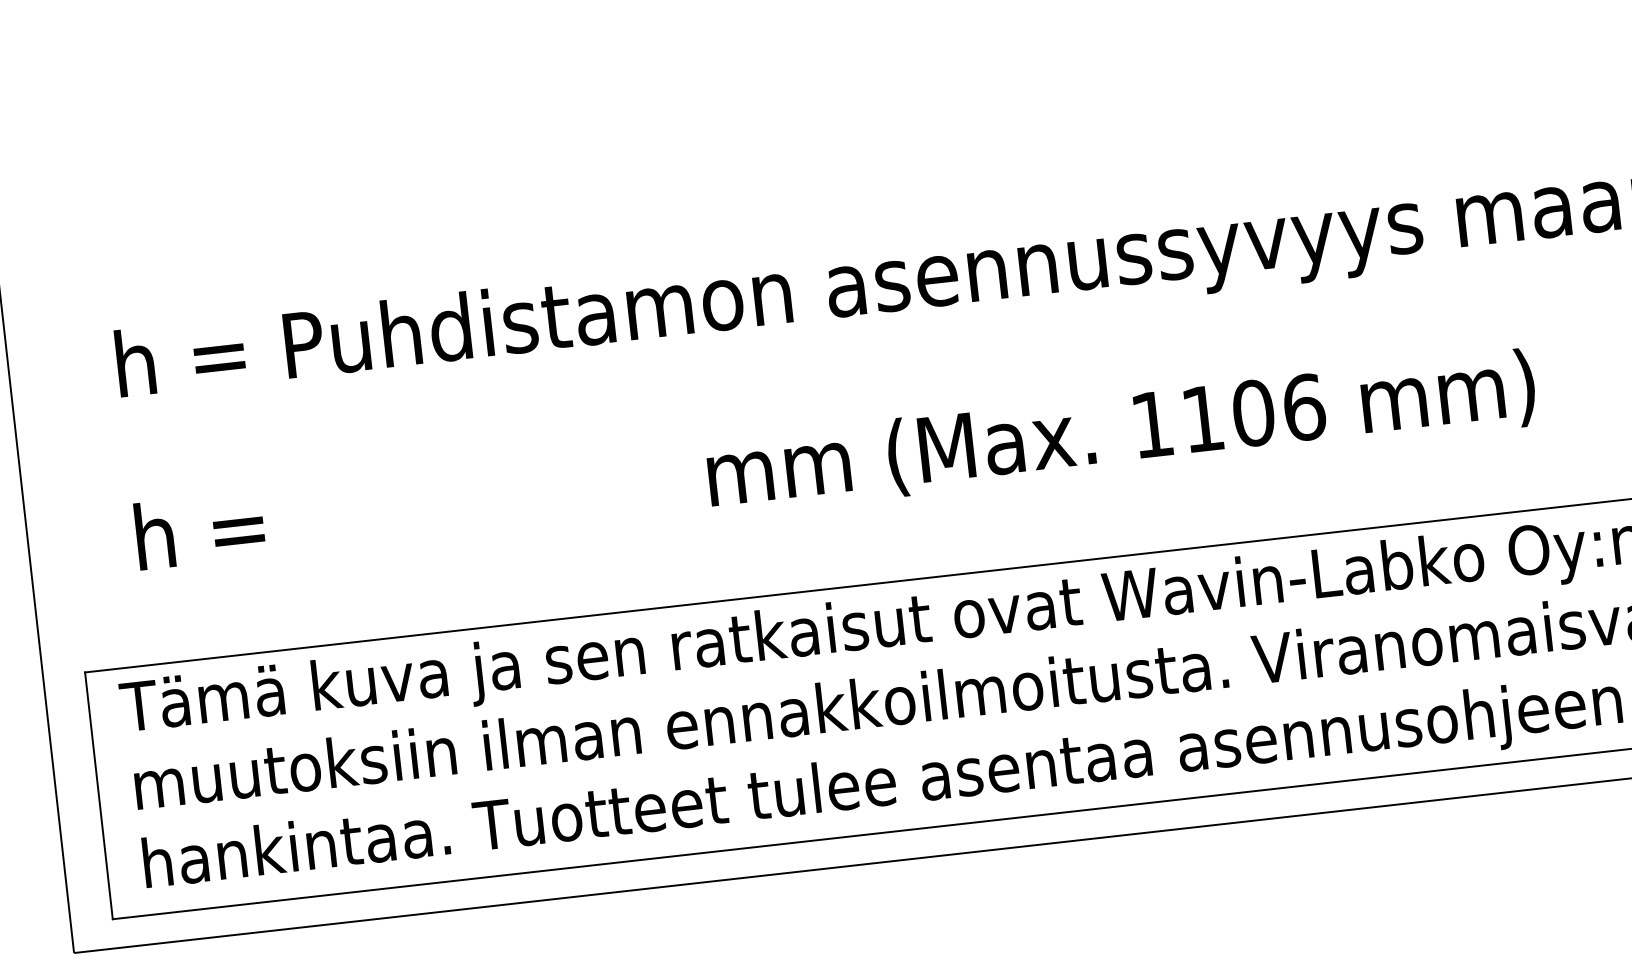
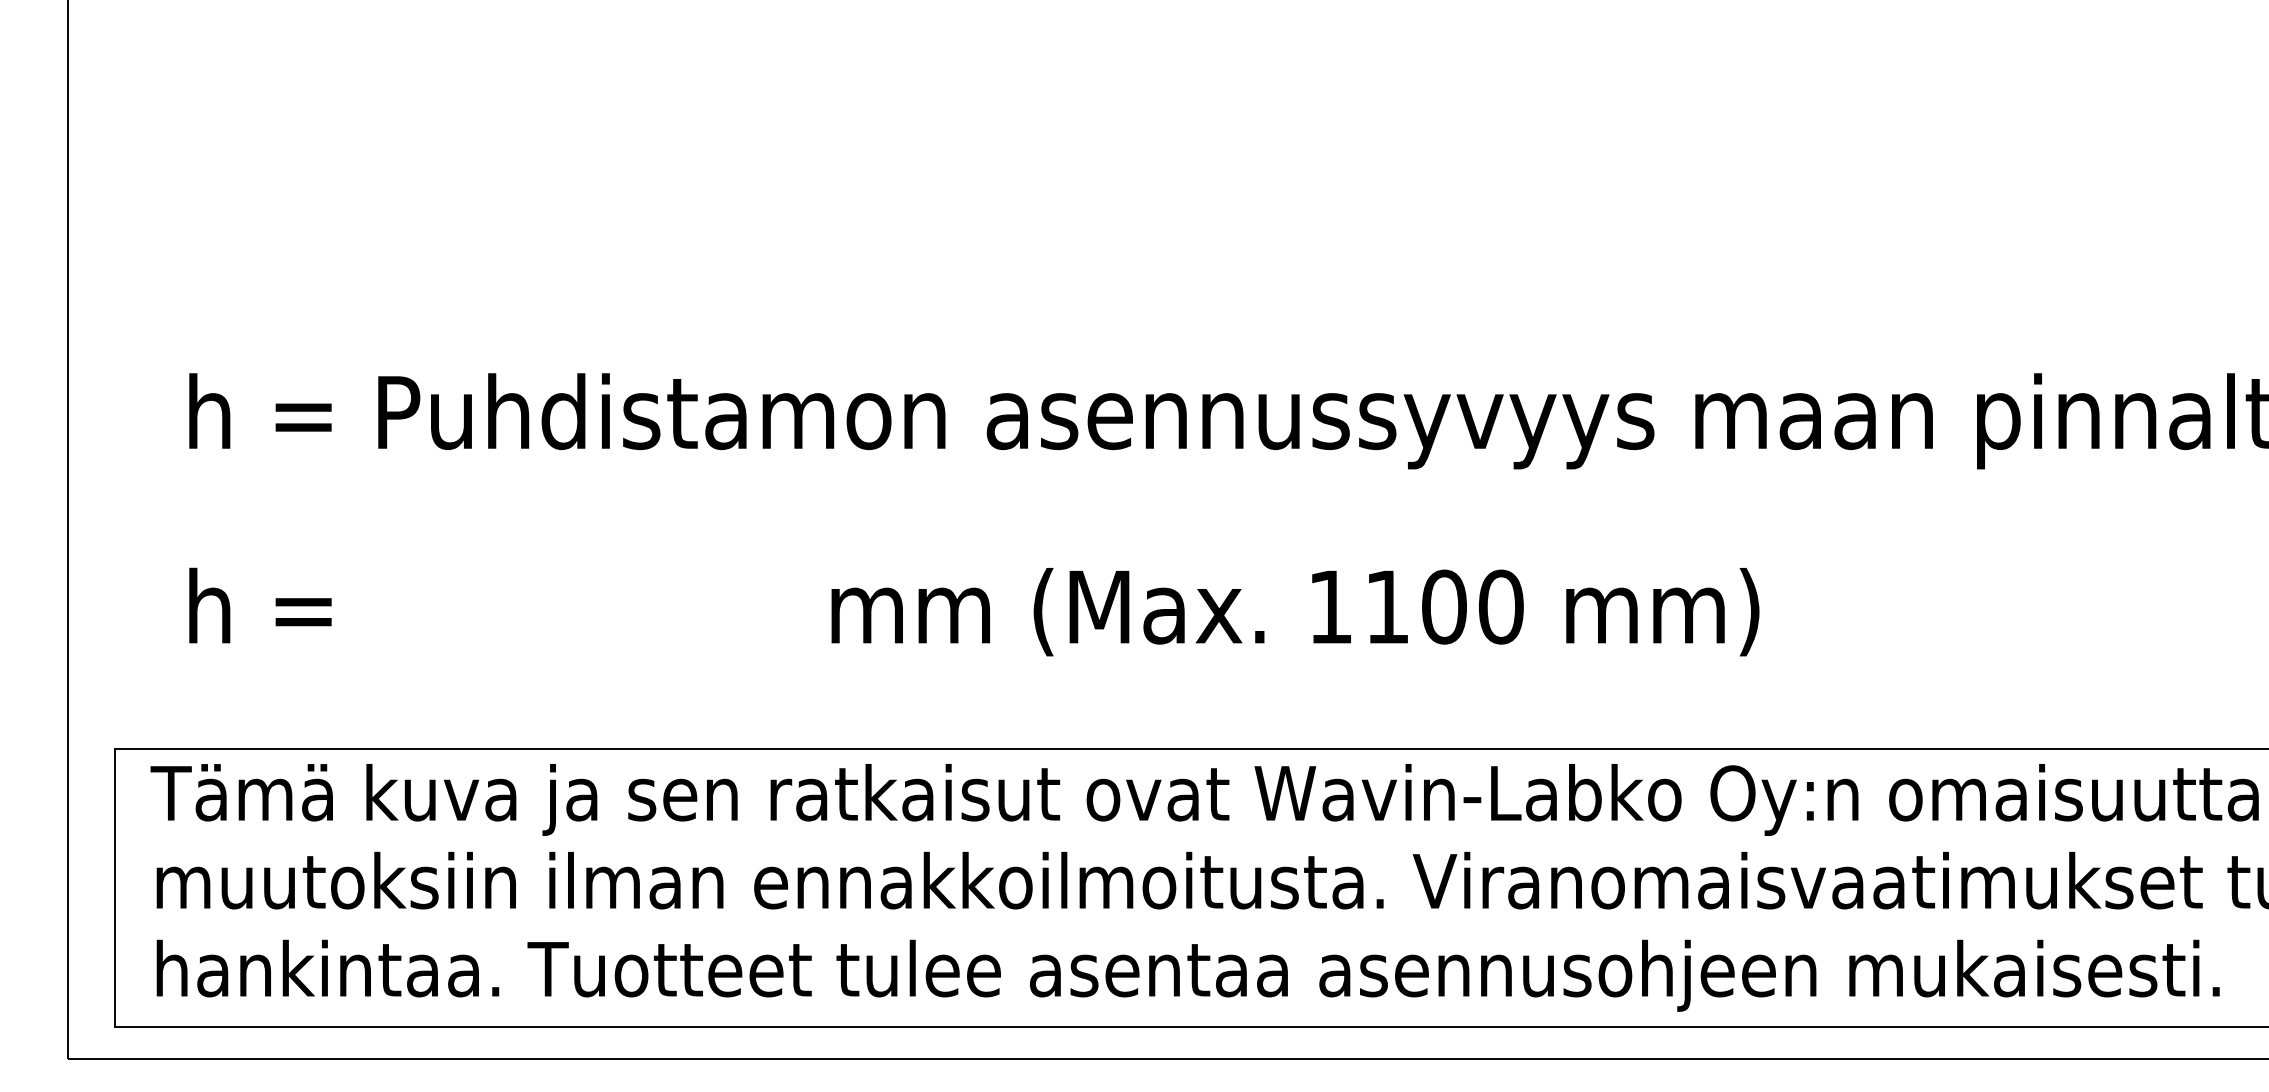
text: (1304, 407) -> (1501, 606), 1106 -> 1100

